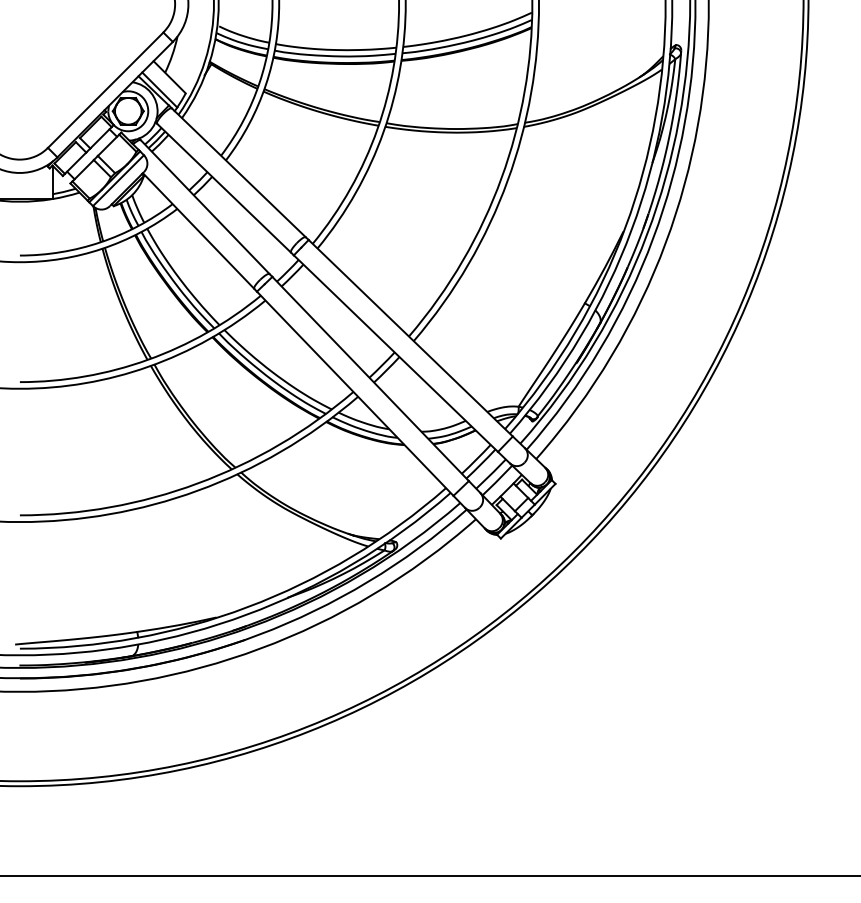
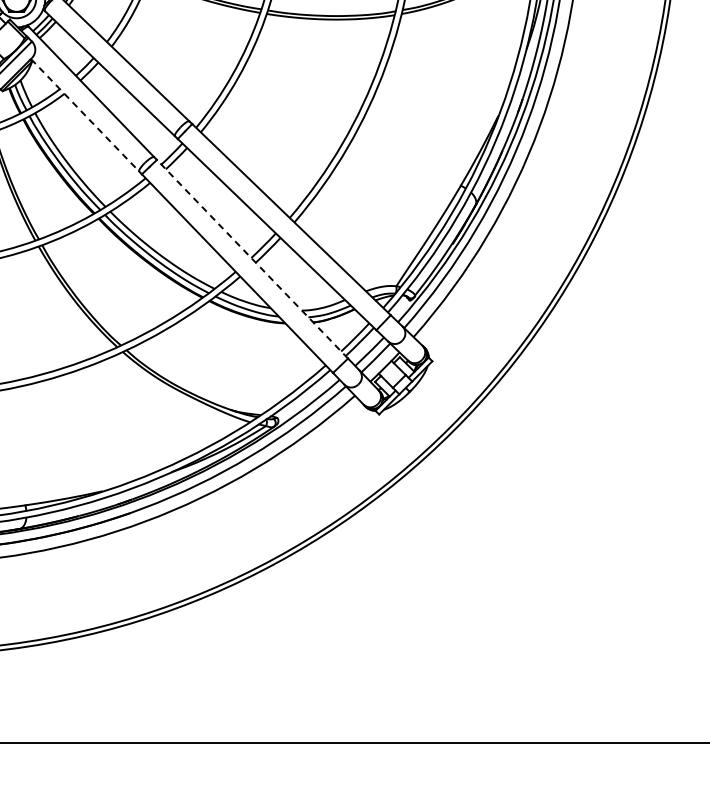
line: (198, 231) -> (85, 115), solid -> dashed
line: (370, 378) -> (252, 258), solid -> dashed

